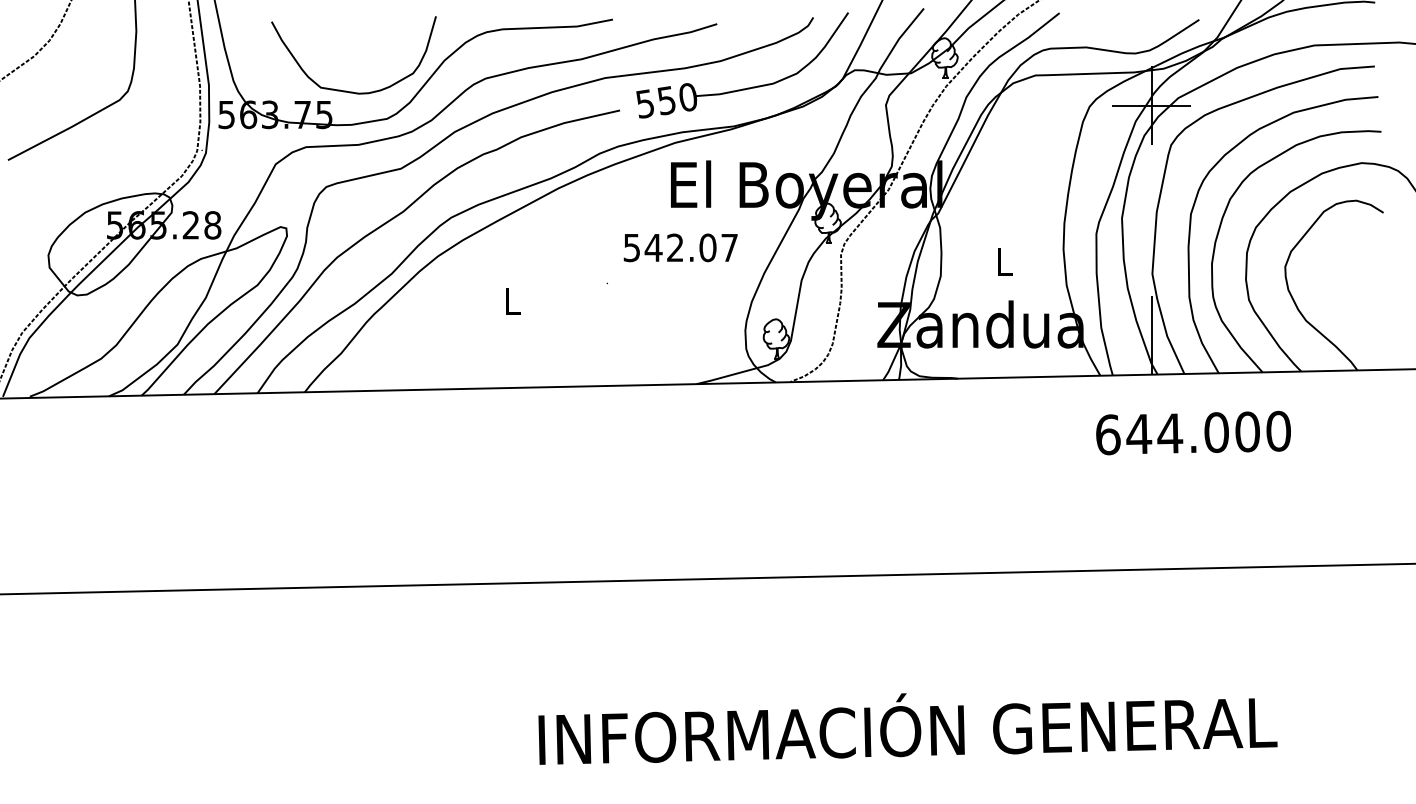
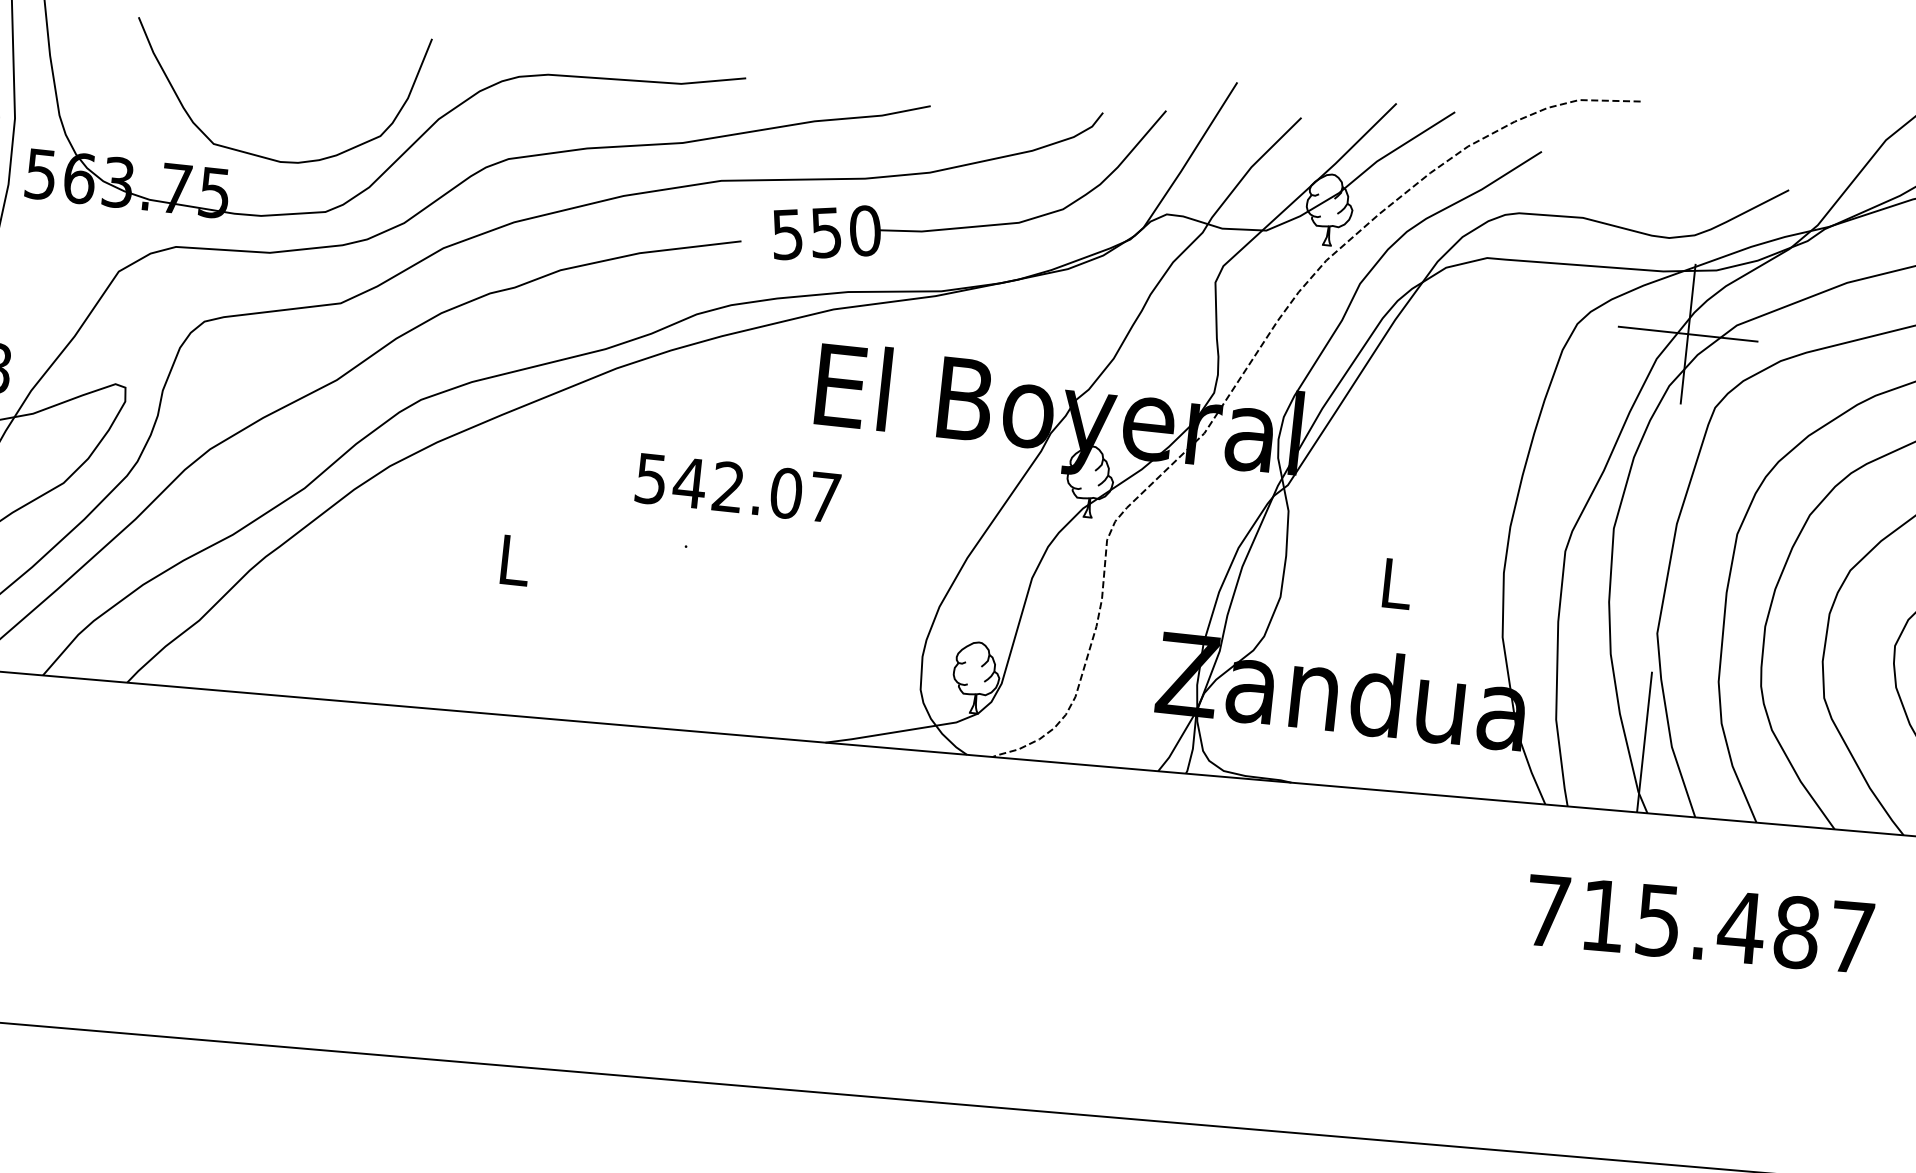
text: (680, 247) -> (737, 487), moved
text: (1193, 432) -> (1700, 923), 644.000 -> 715.487

